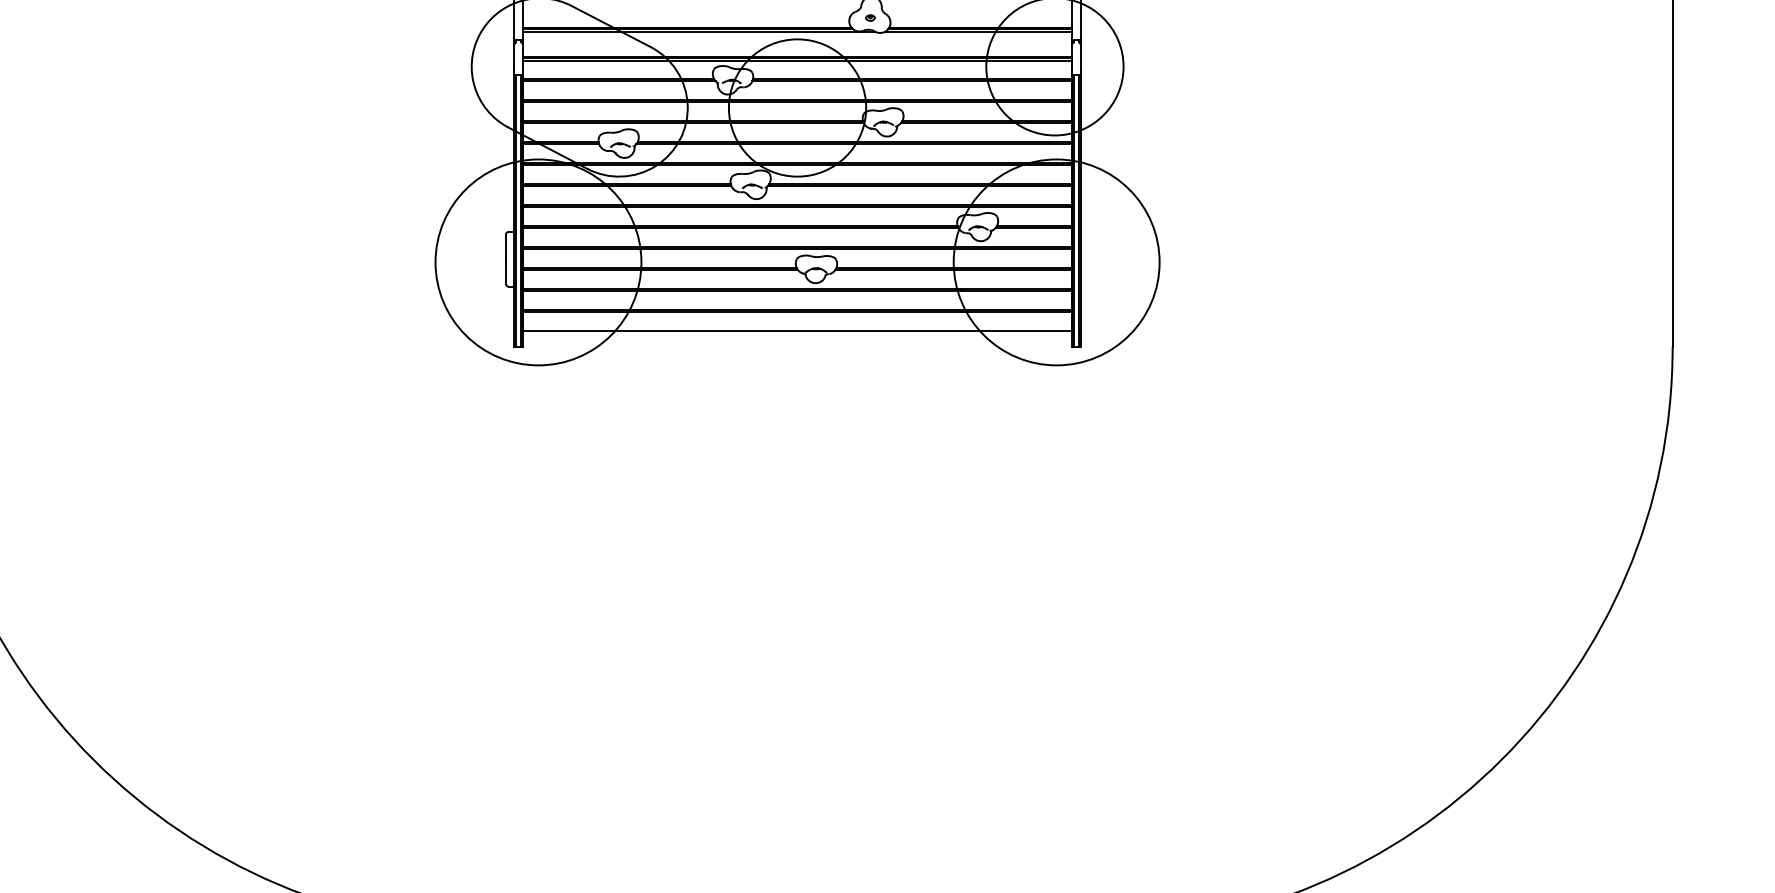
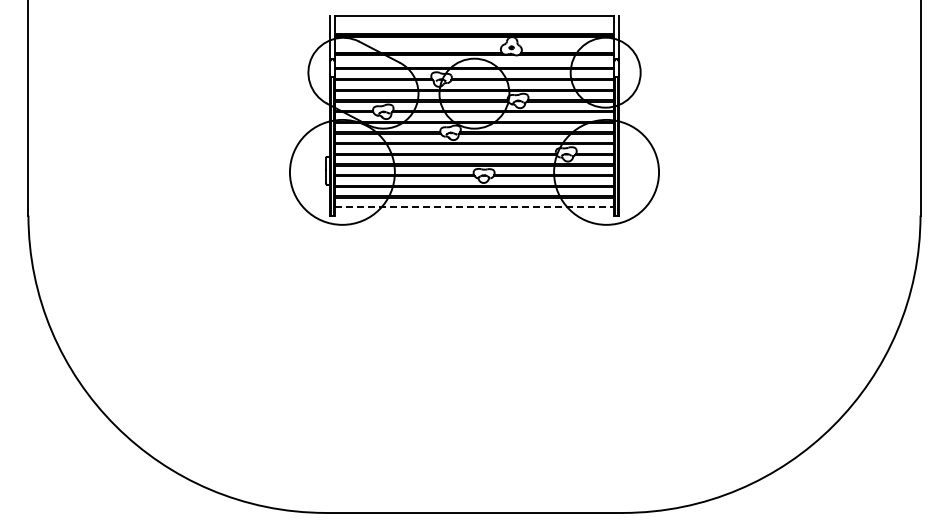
line: (797, 331) -> (474, 207), solid -> dashed

